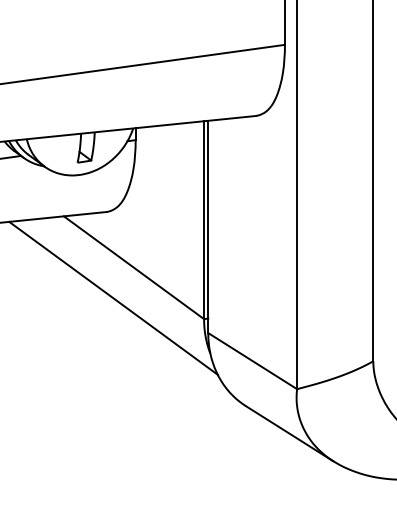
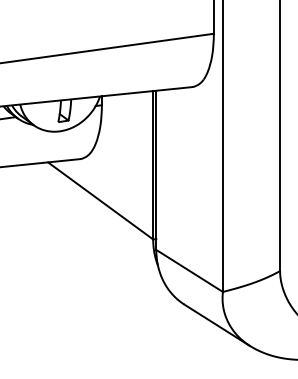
line: (113, 297) -> (85, 223), removed

